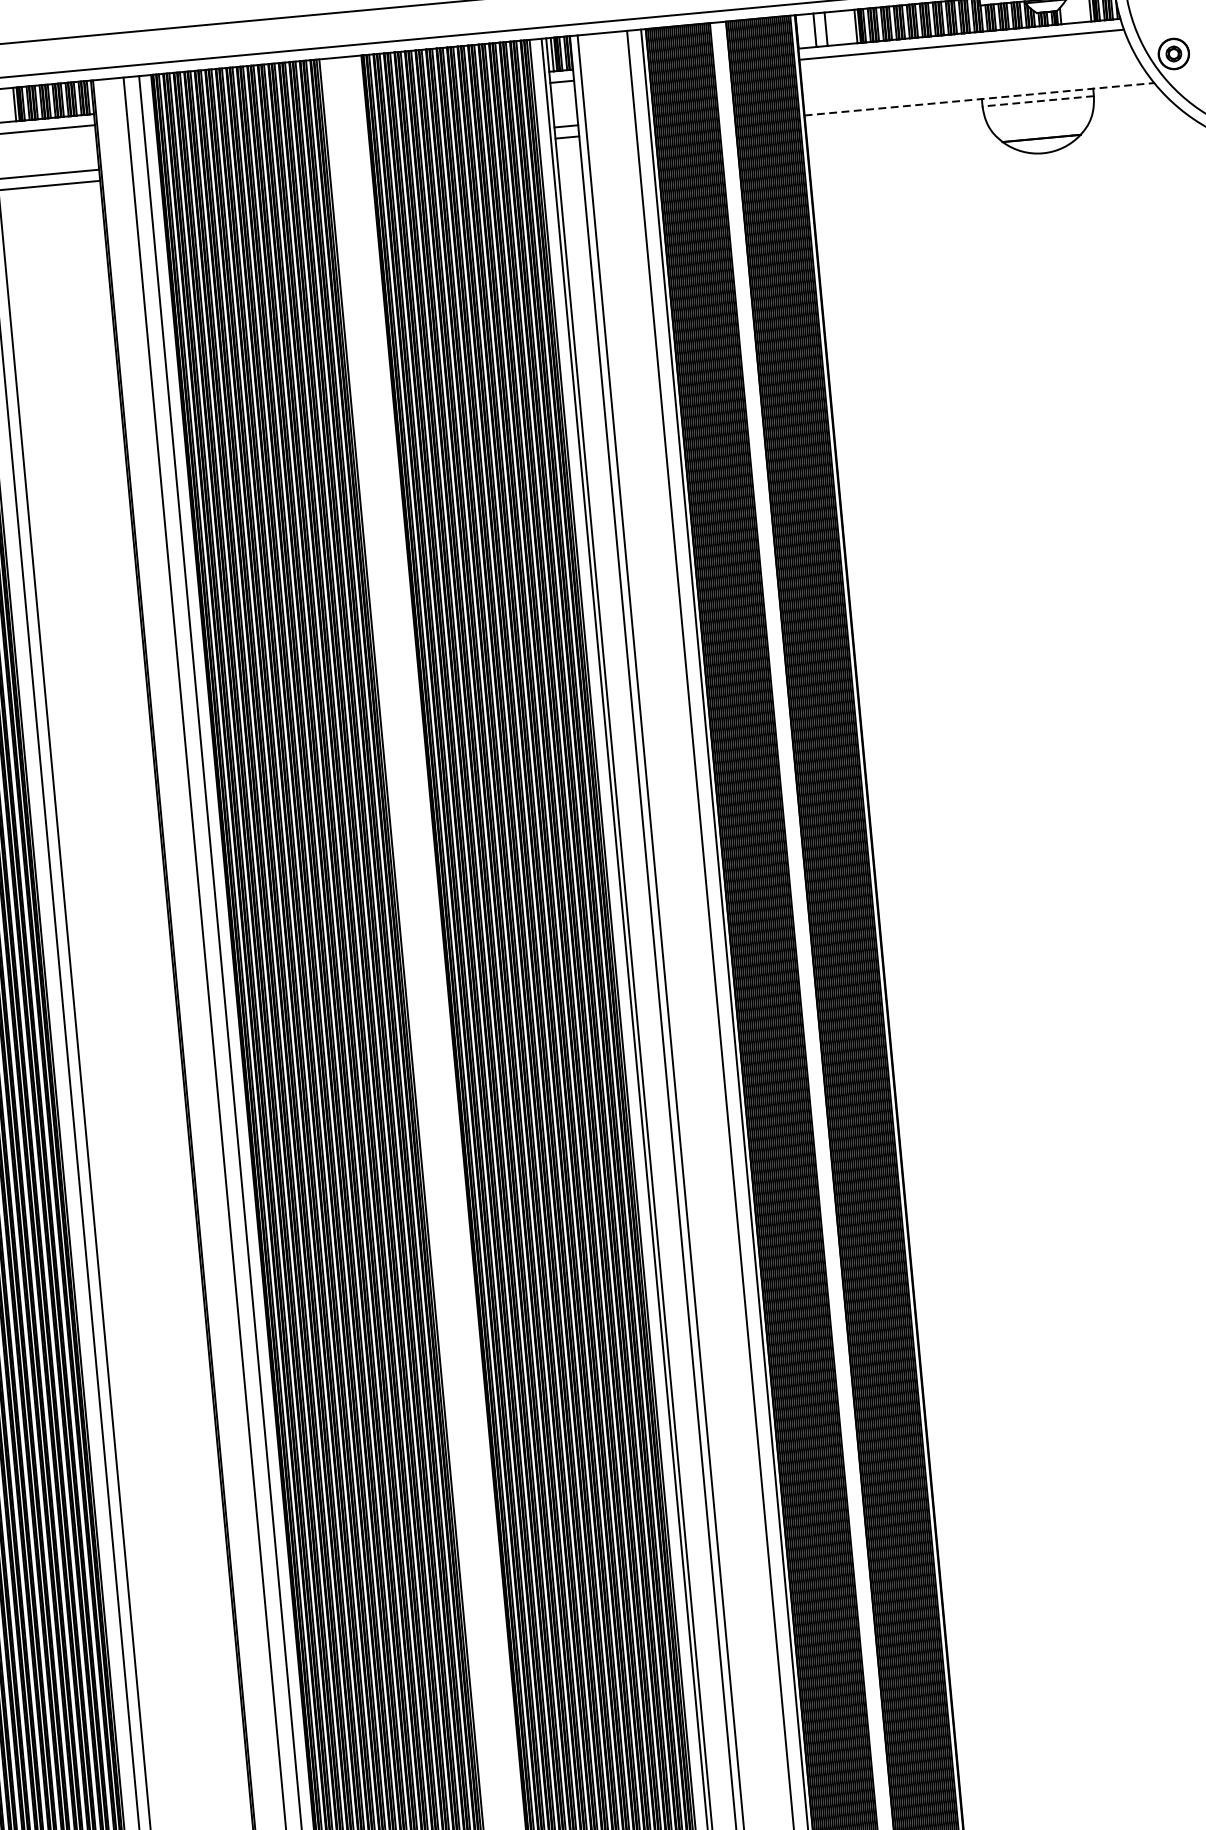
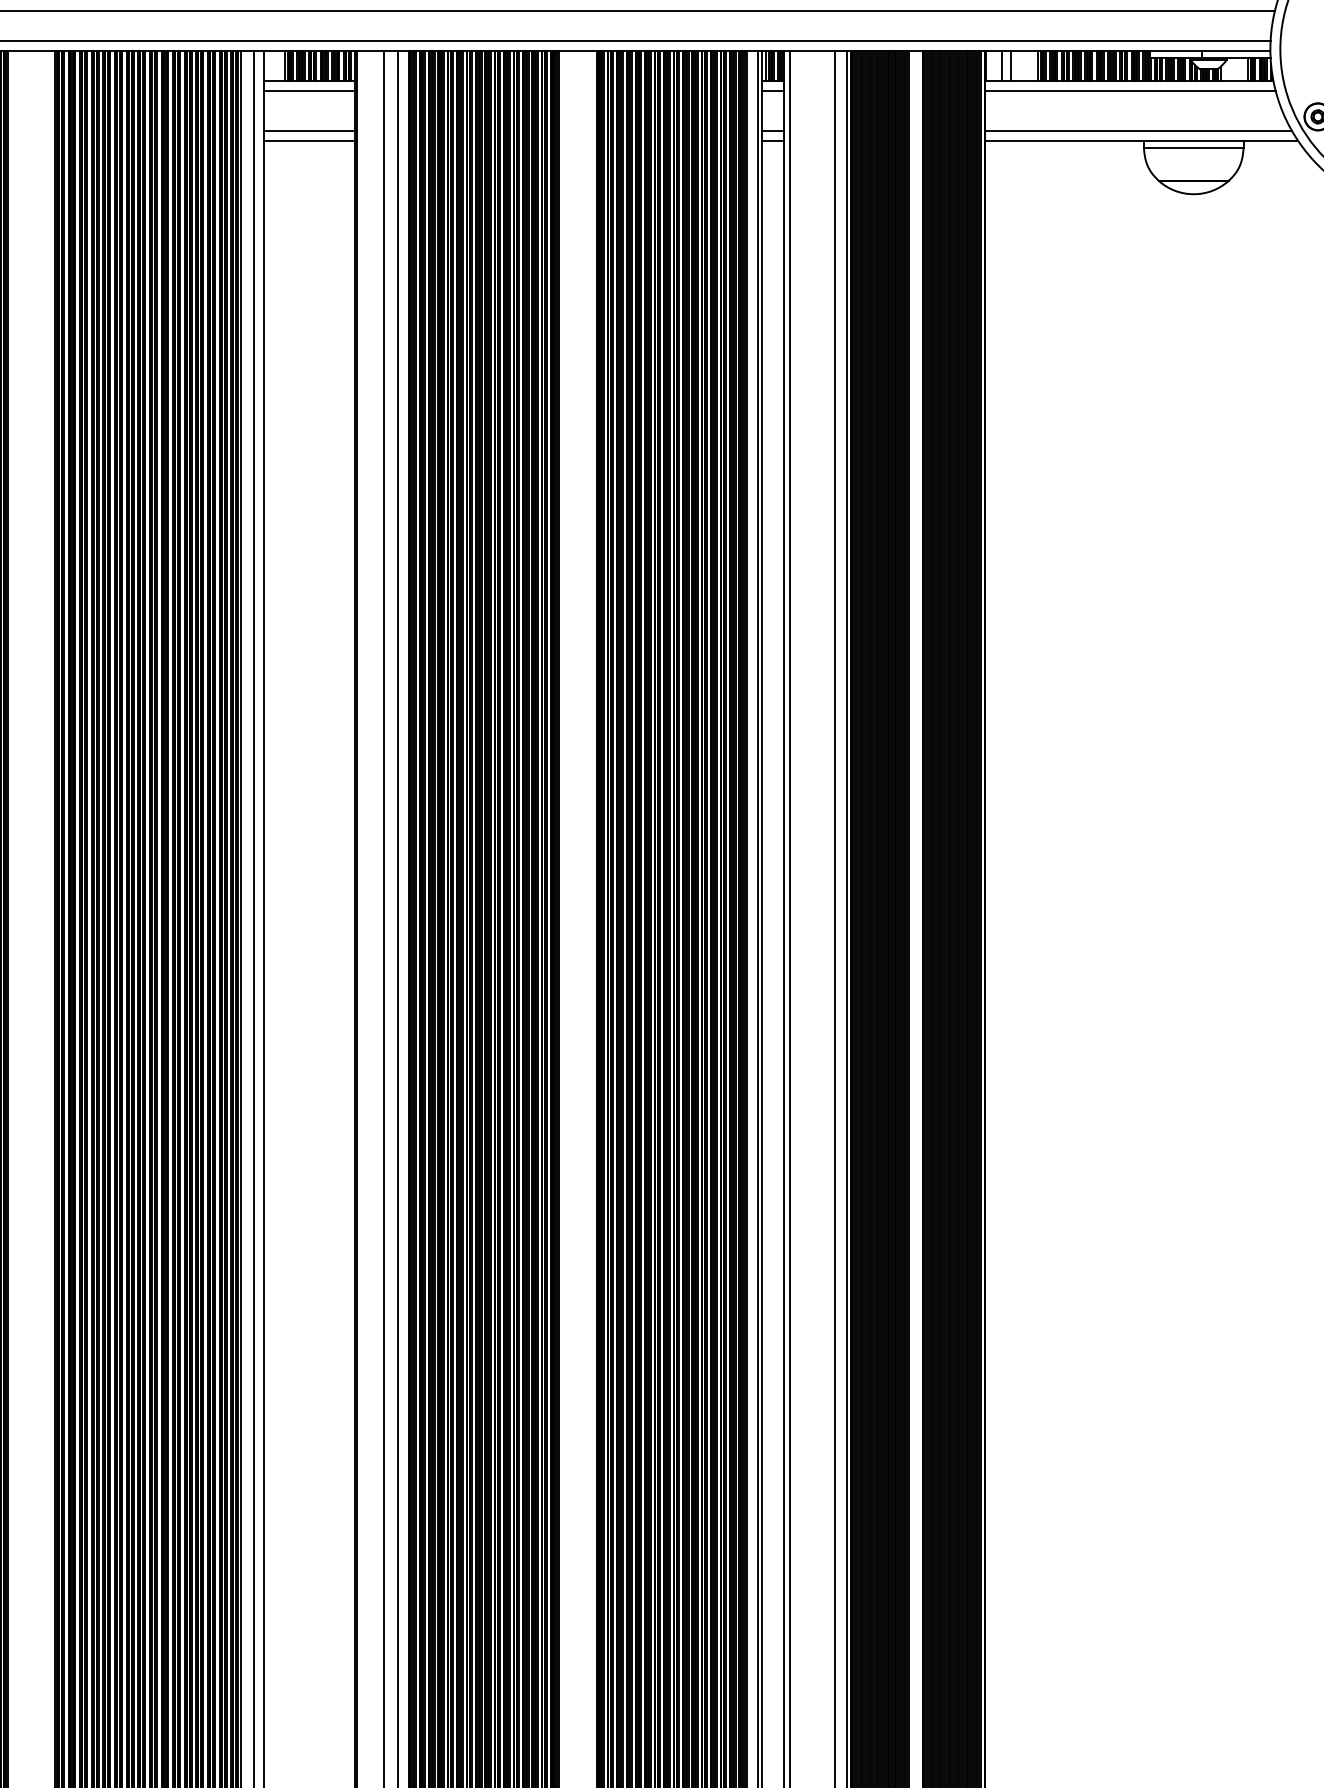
line: (974, 88) -> (1138, 131), added
line: (980, 99) -> (1142, 141), dashed -> solid
line: (1037, 101) -> (1193, 147), dashed -> solid

